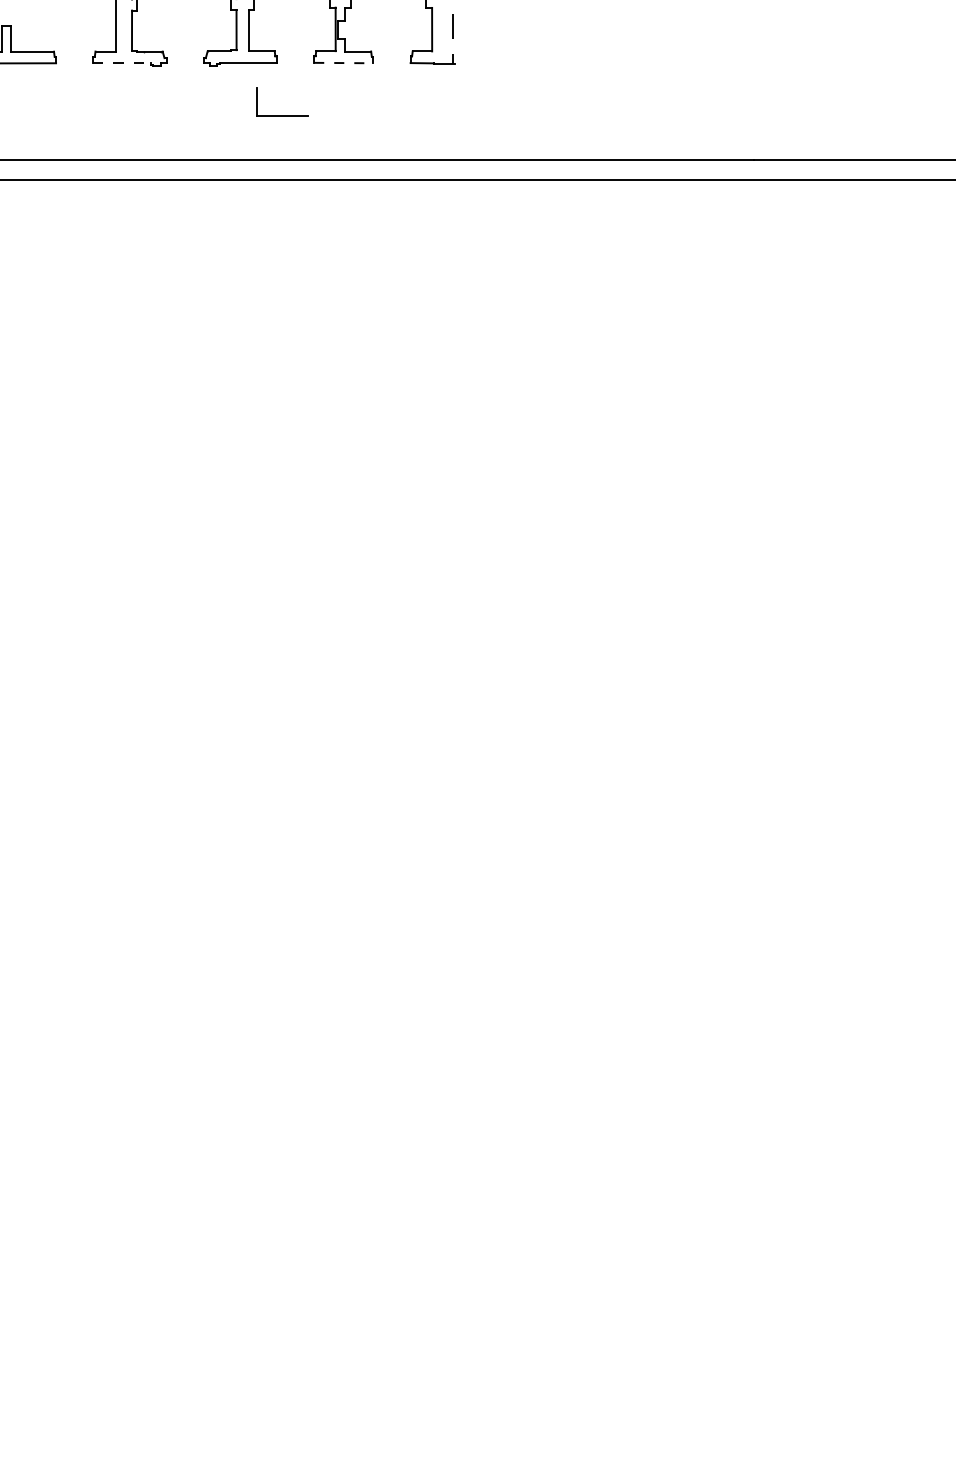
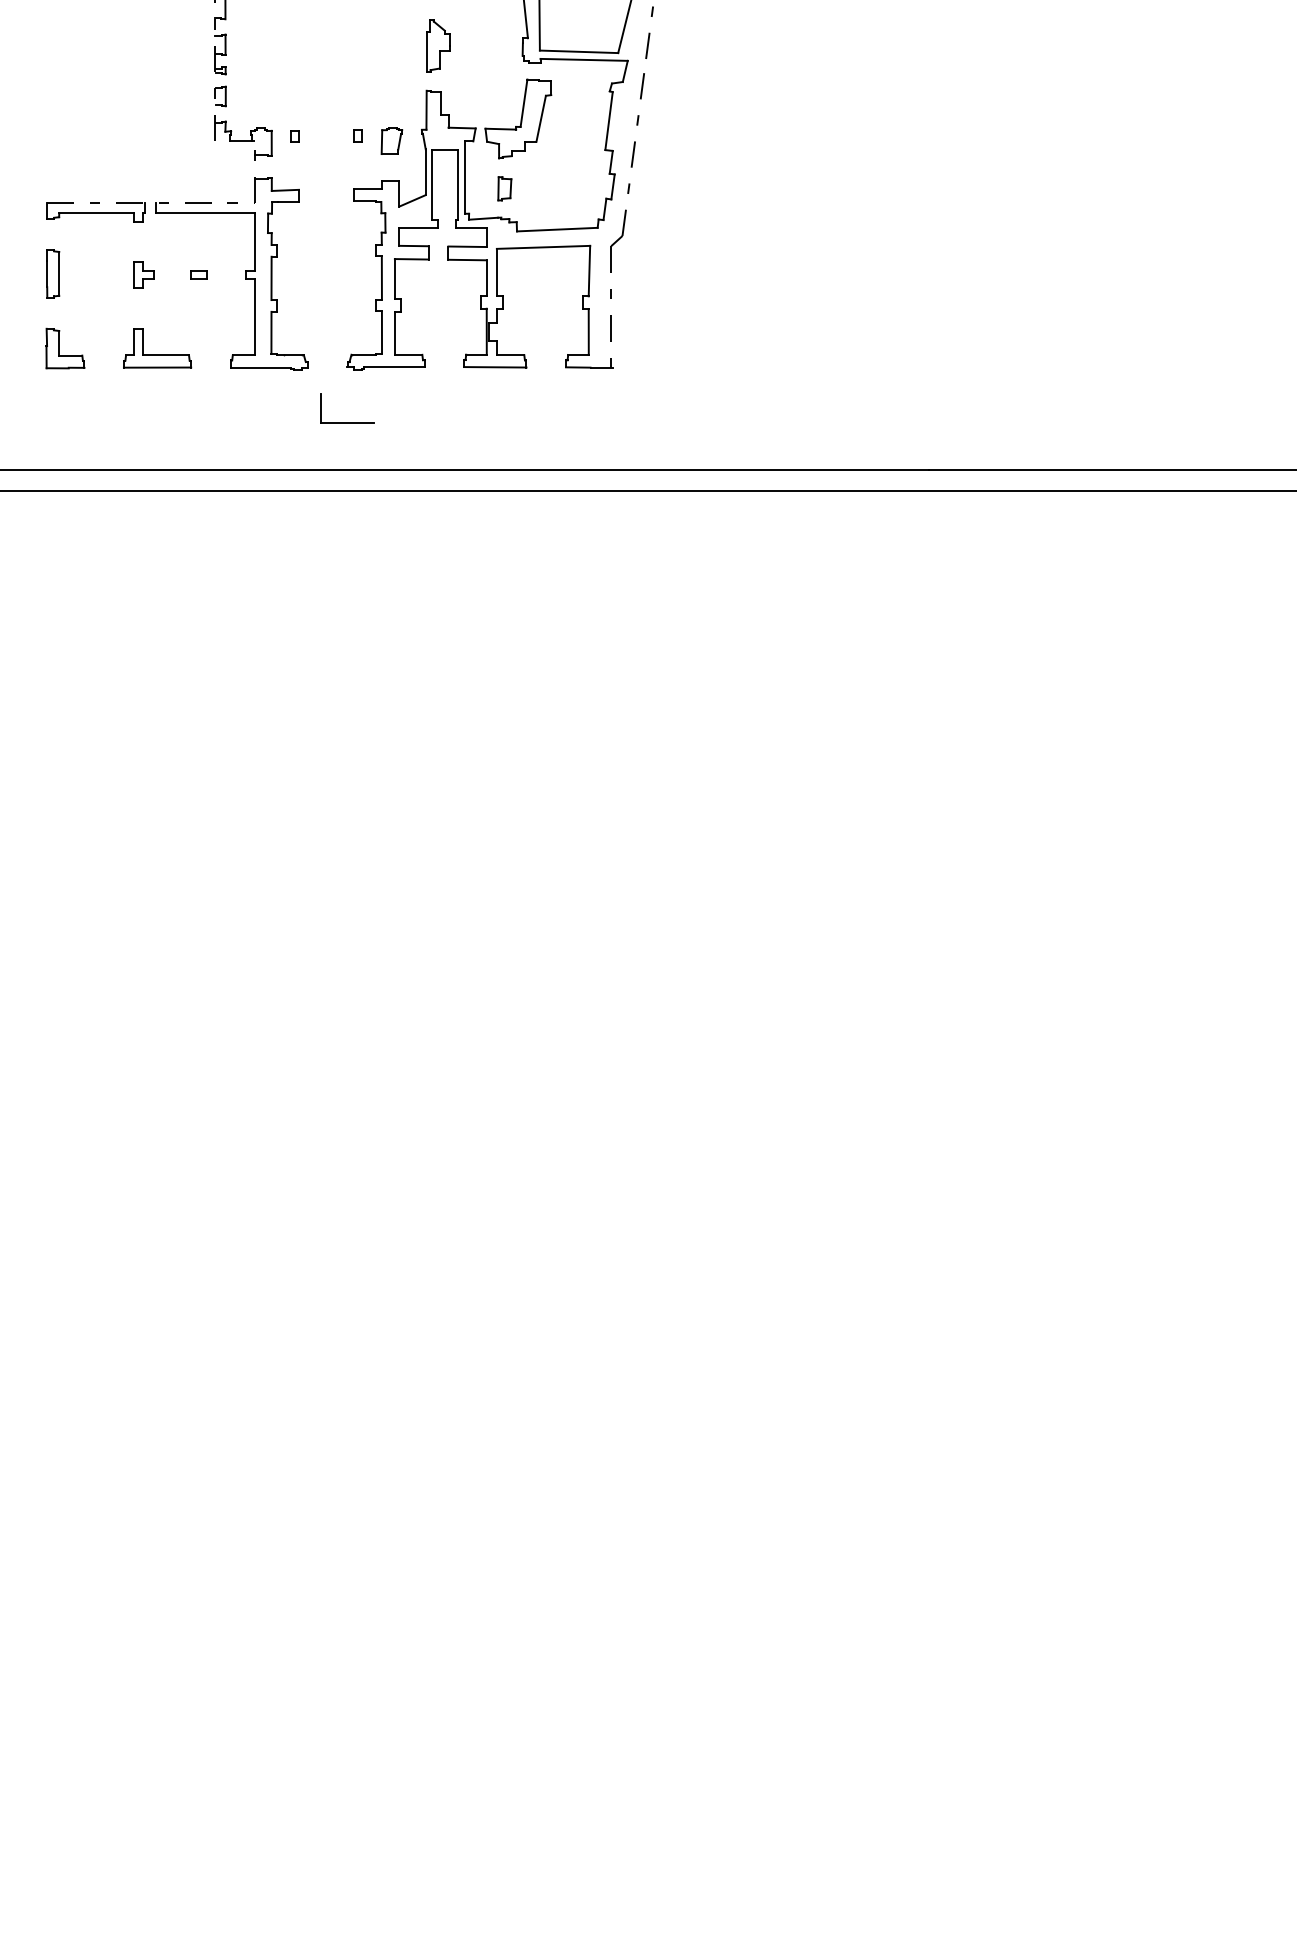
line: (122, 63) -> (261, 367), dashed -> solid
line: (343, 63) -> (495, 367), dashed -> solid
part: (282, 115) -> (347, 422), moved

